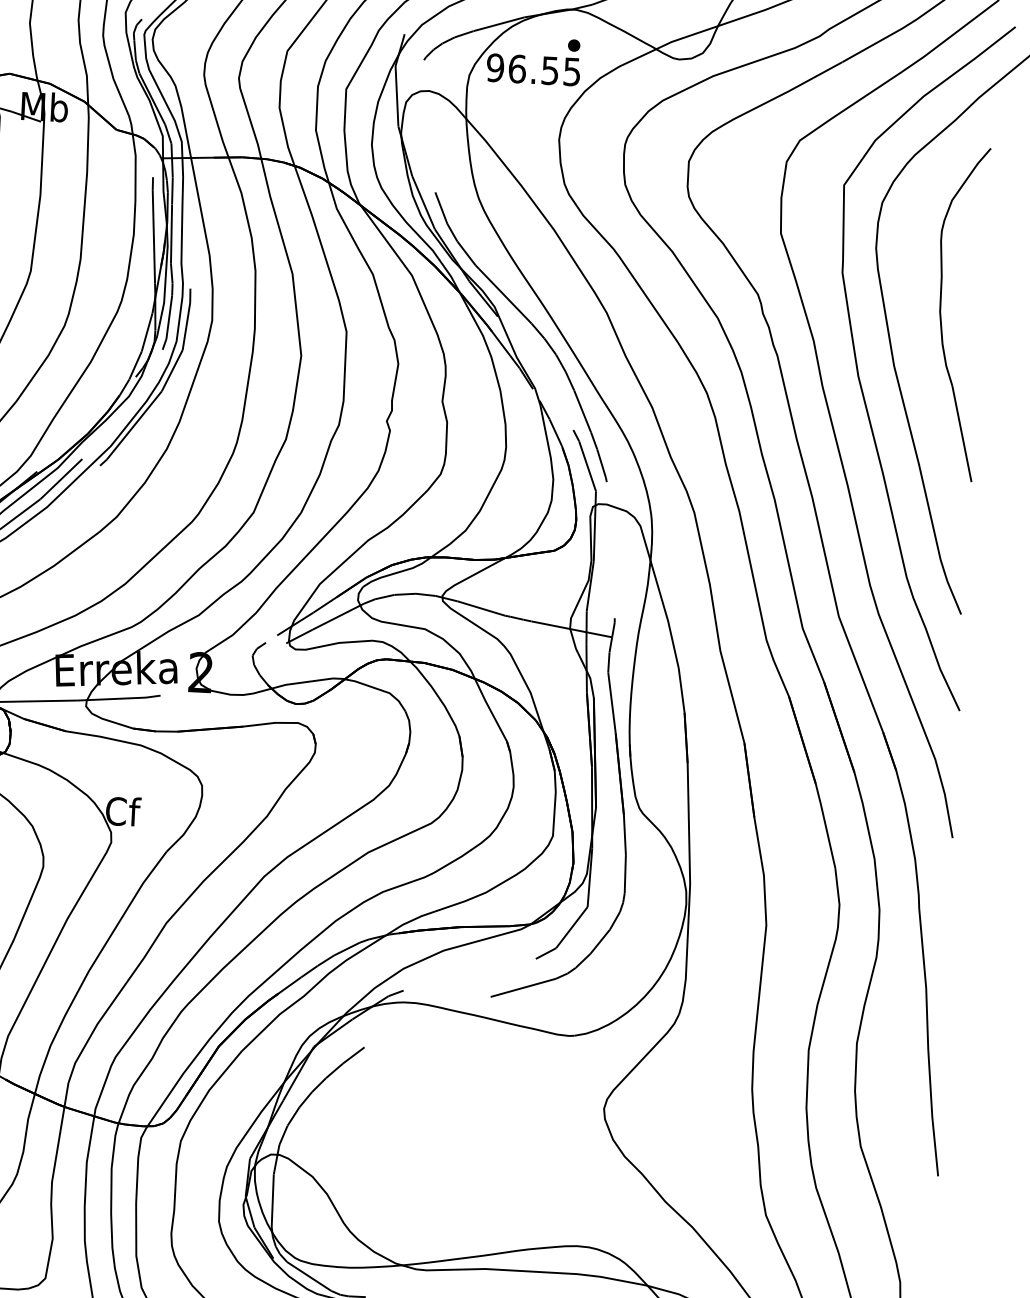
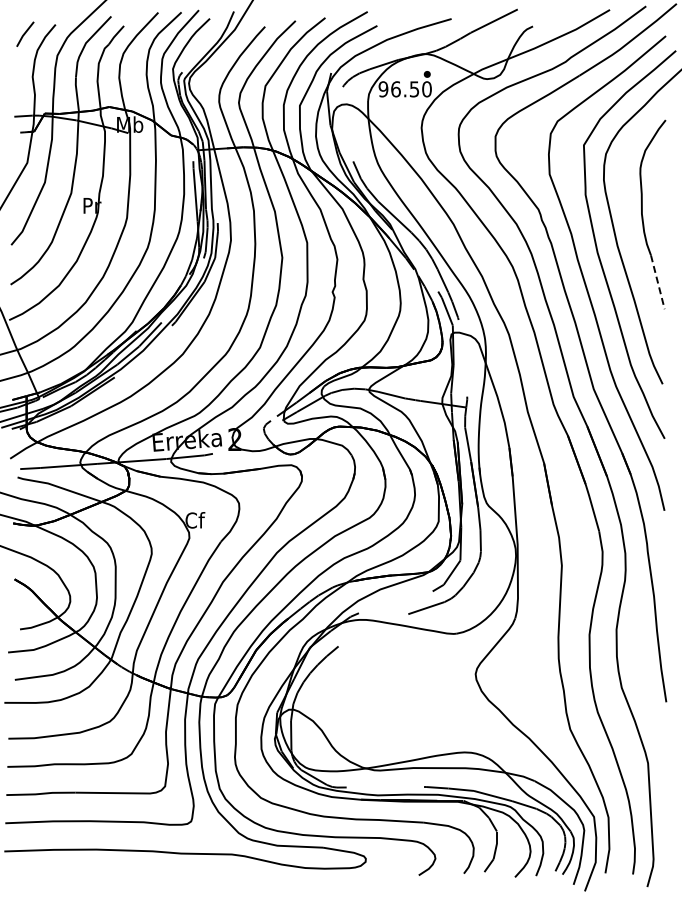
text: (571, 72) -> (426, 89), 96.55 -> 96.50
line: (961, 434) -> (657, 282), solid -> dashed

